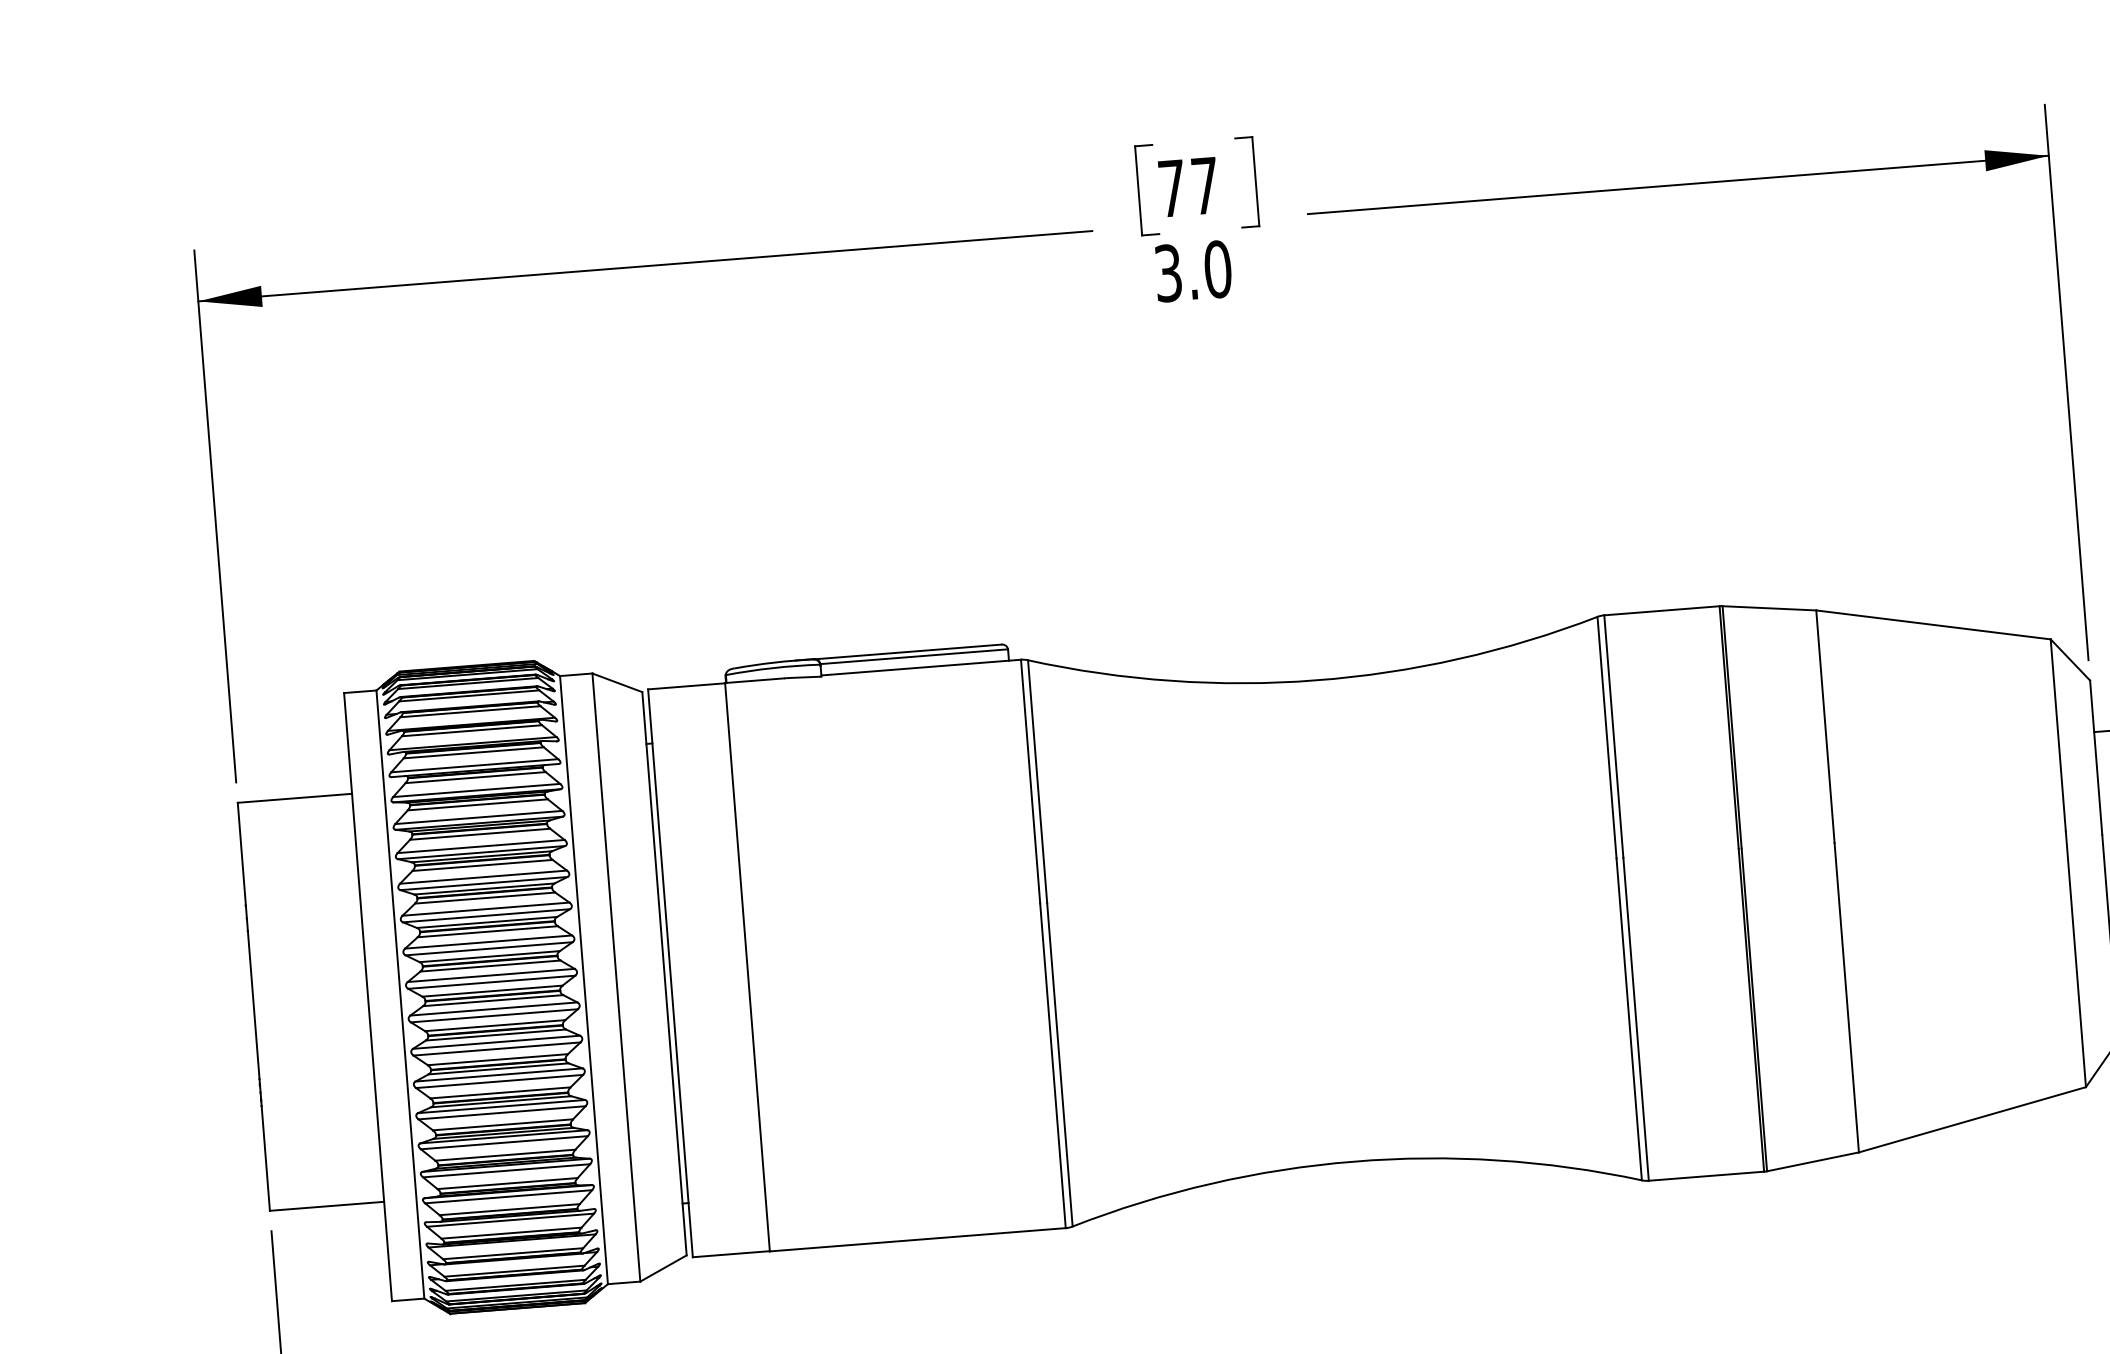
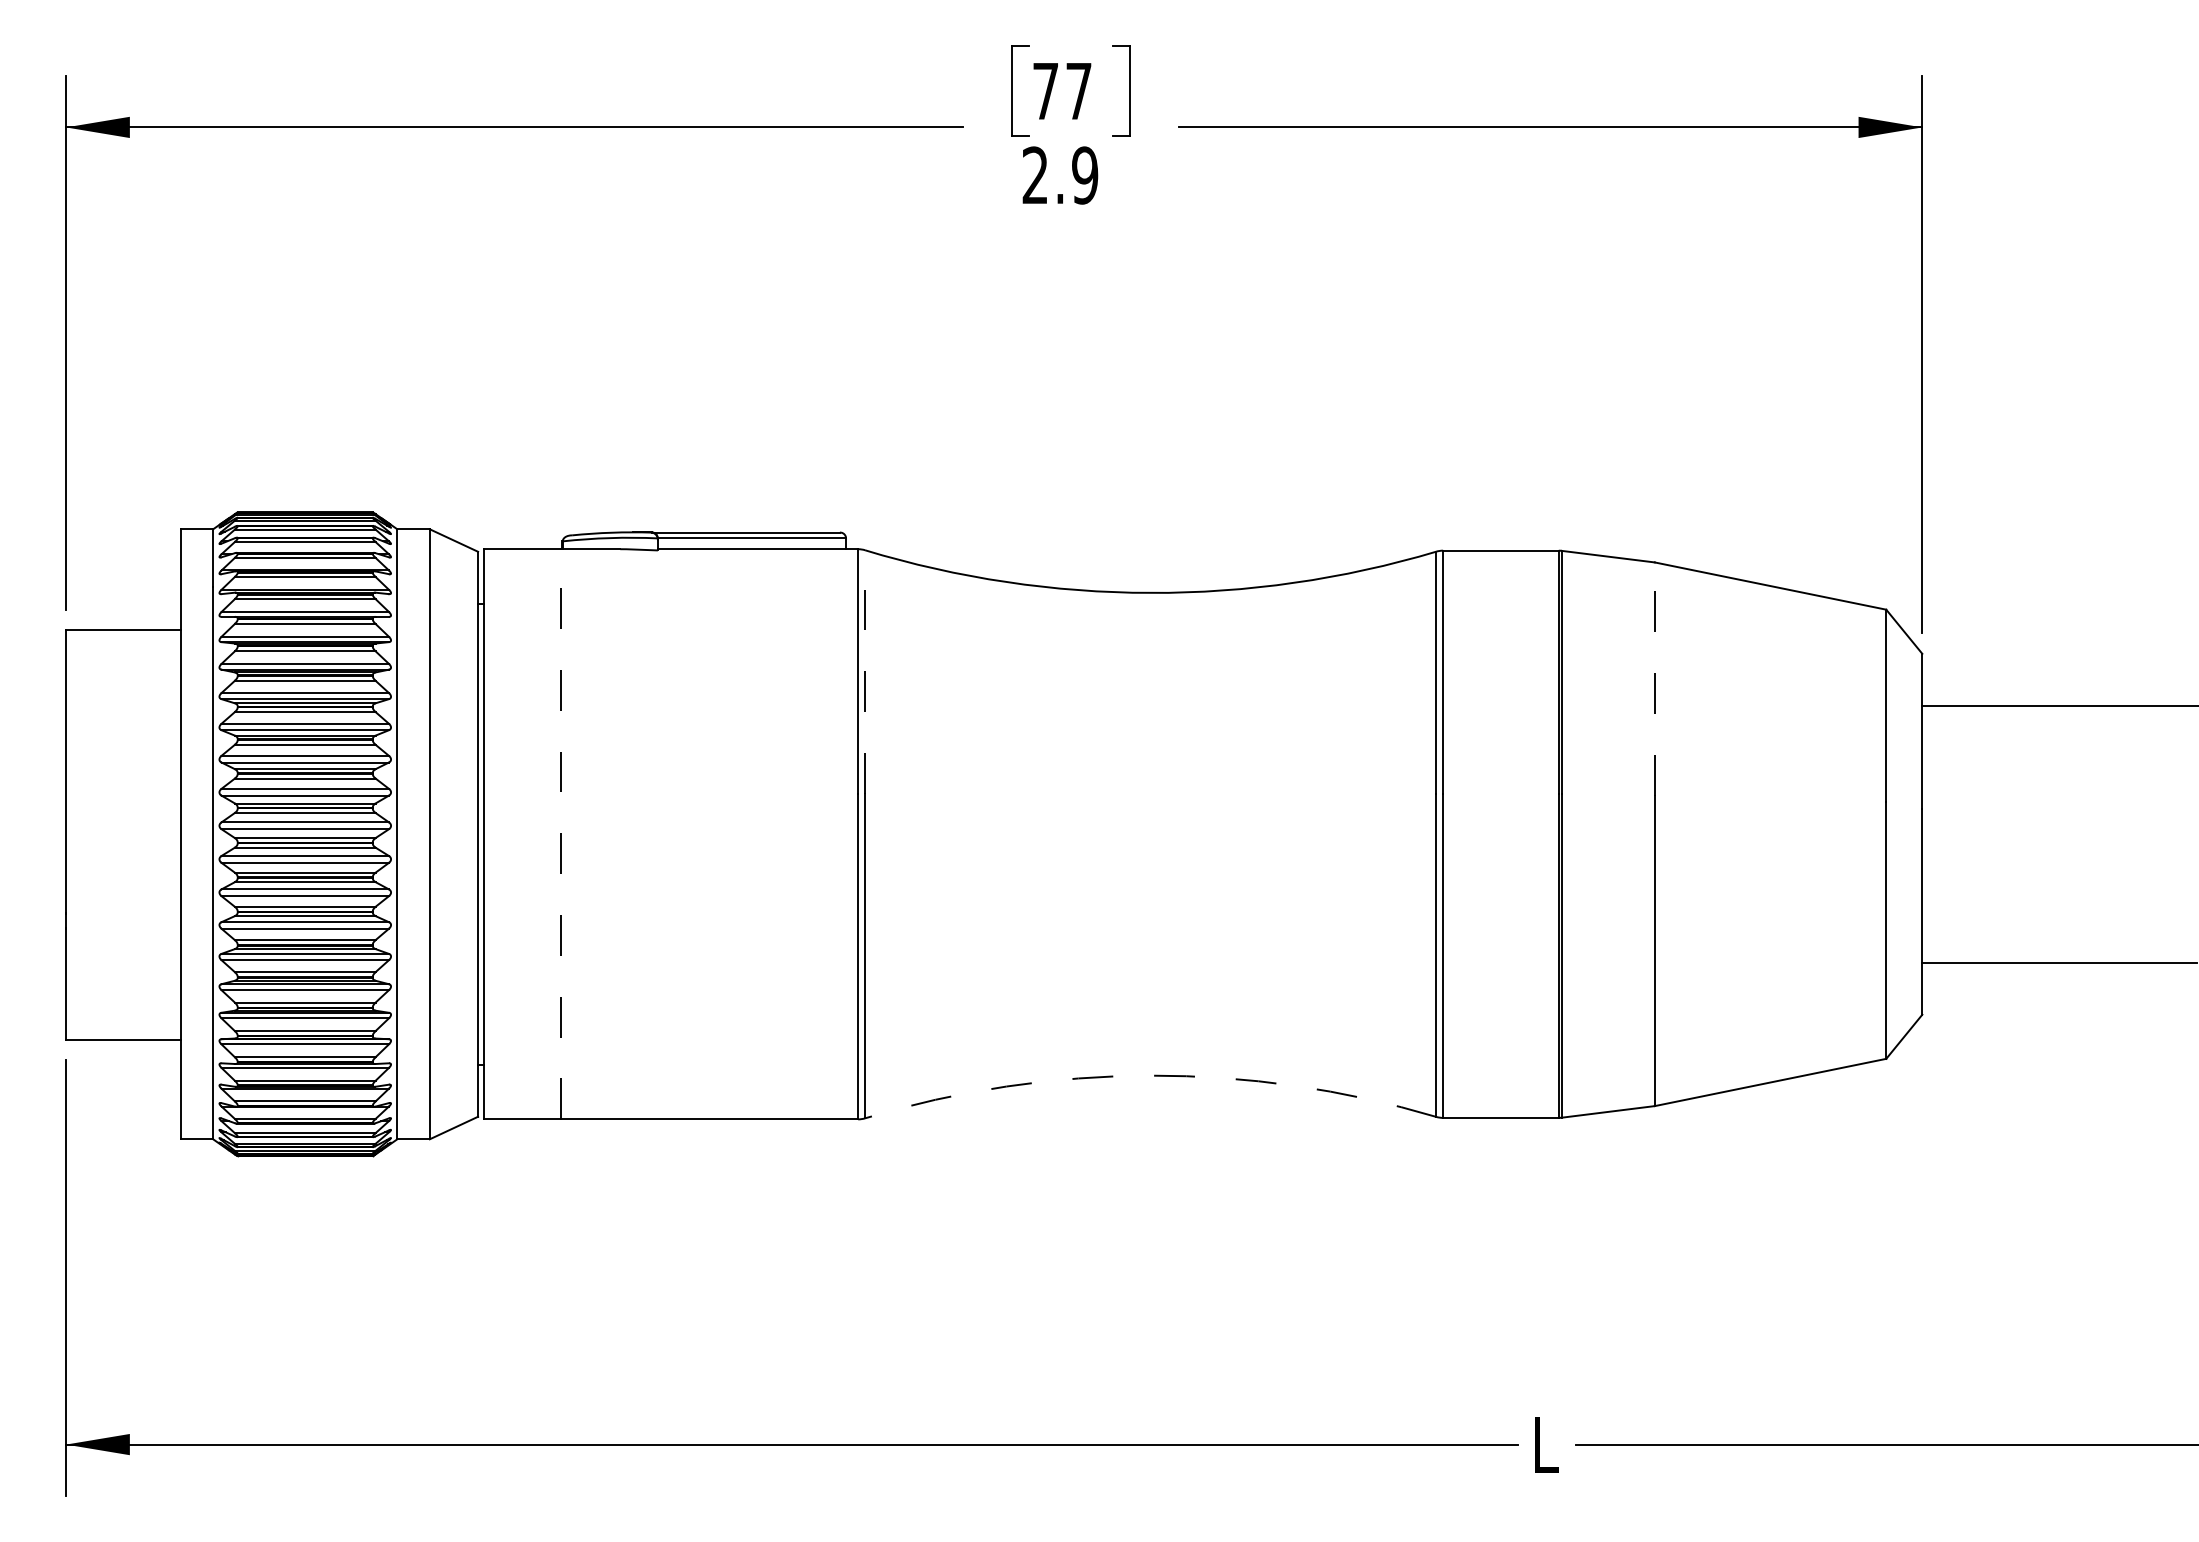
text: (1193, 271) -> (1060, 175), 3.0 -> 2.9
line: (1825, 727) -> (1654, 679), solid -> dashed
line: (1038, 782) -> (865, 672), solid -> dashed
line: (747, 966) -> (561, 833), solid -> dashed
arc: (1353, 1161) -> (1150, 1075), solid -> dashed

